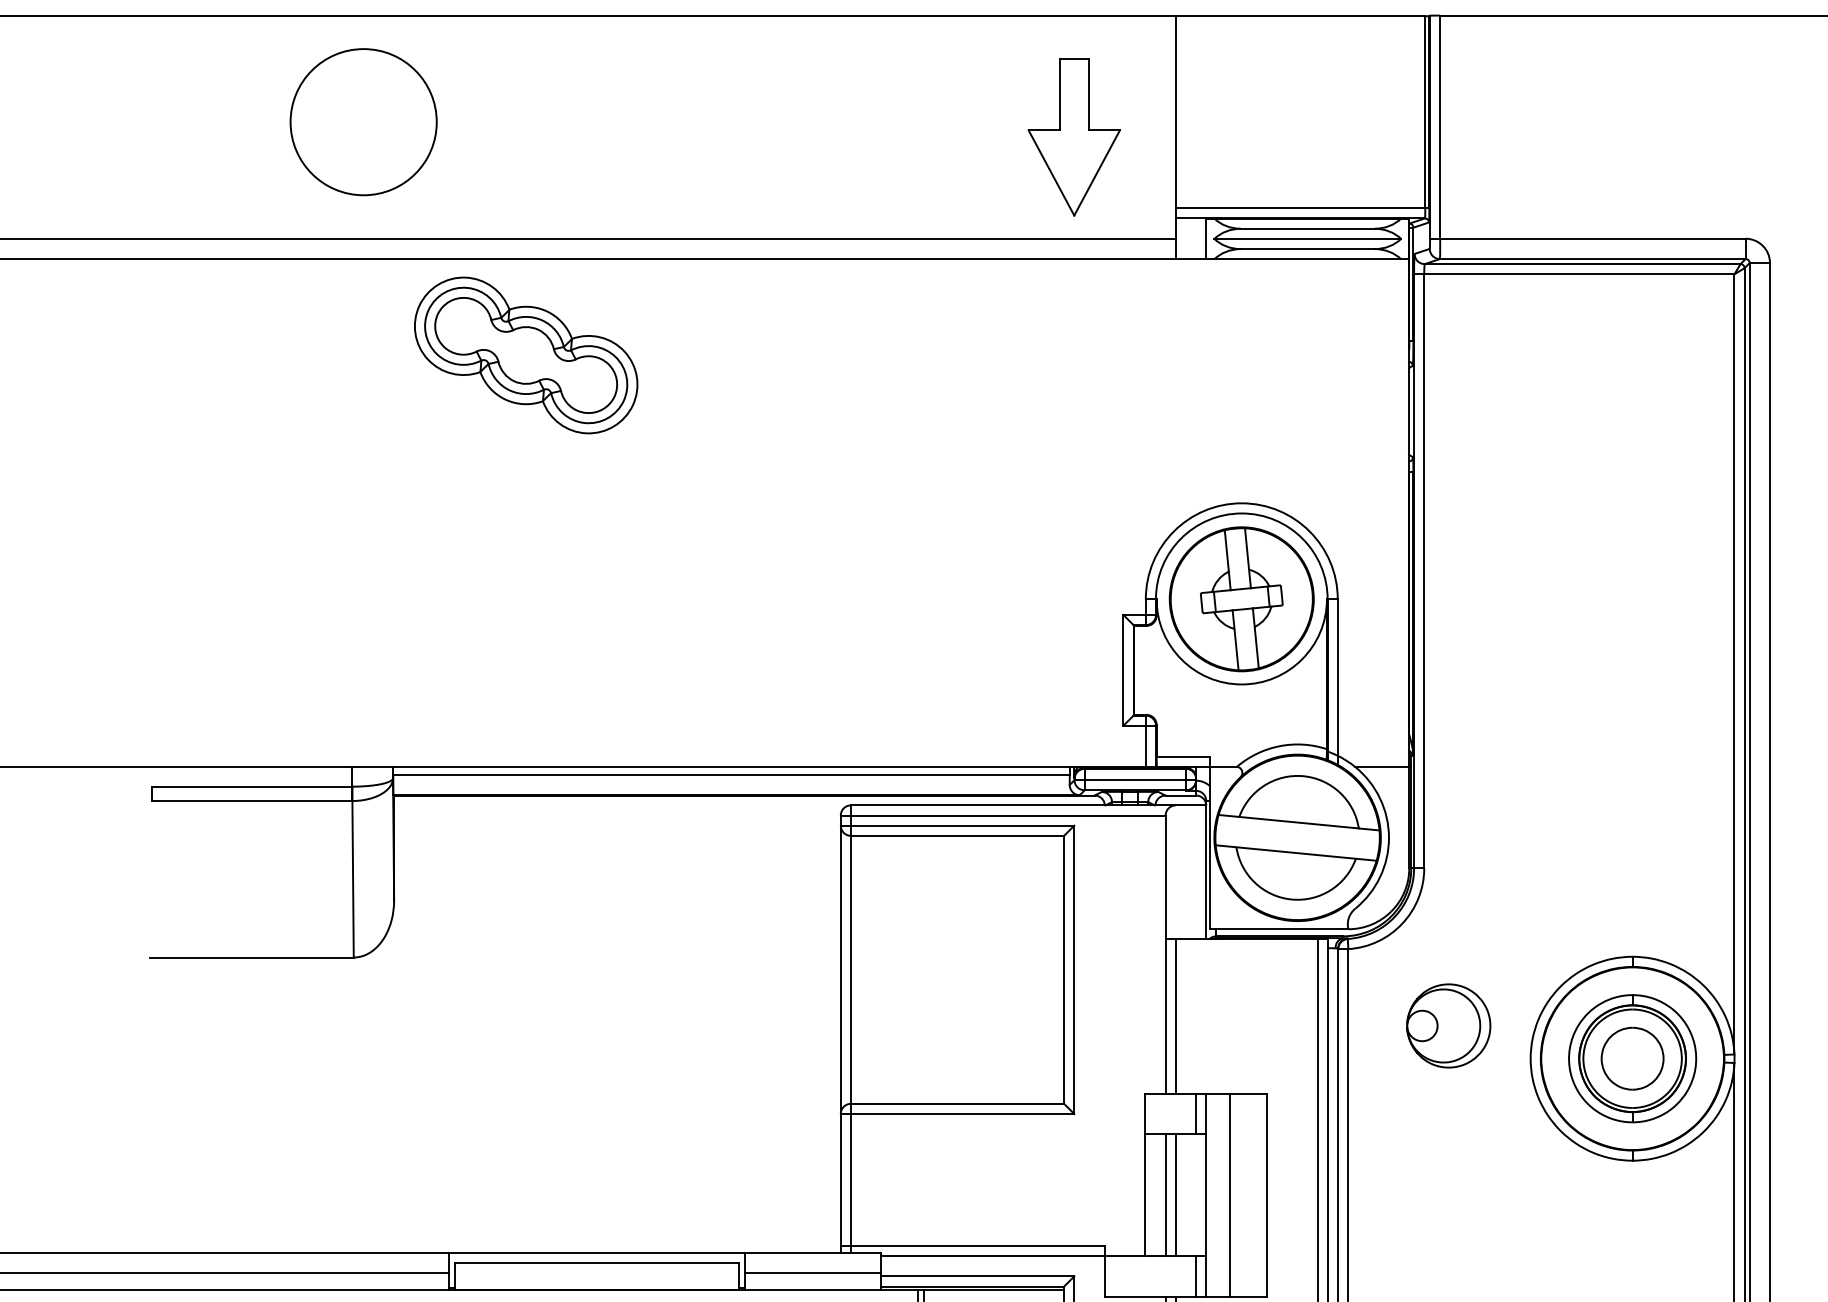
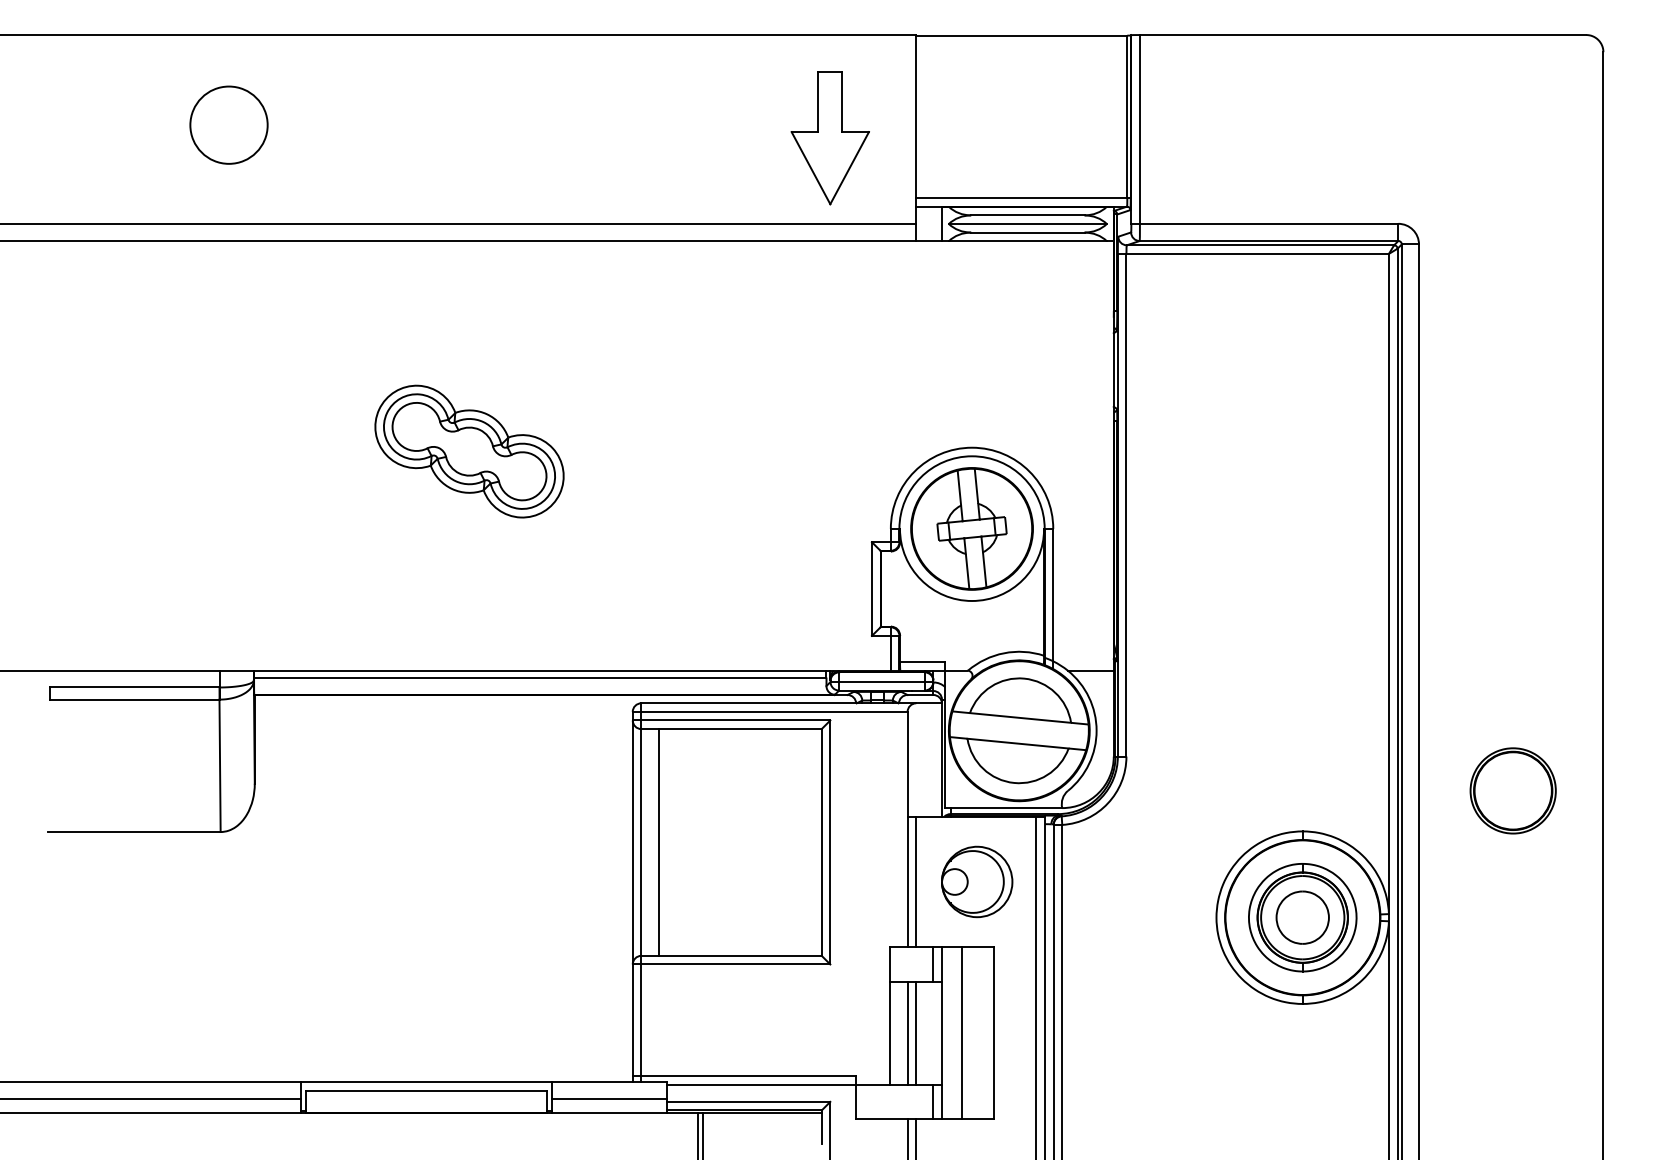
circle: (363, 121) -> (228, 124), size x0.62
part: (526, 355) -> (469, 451), moved
line: (871, 969) -> (658, 842), added
part: (1449, 1025) -> (977, 881), moved

